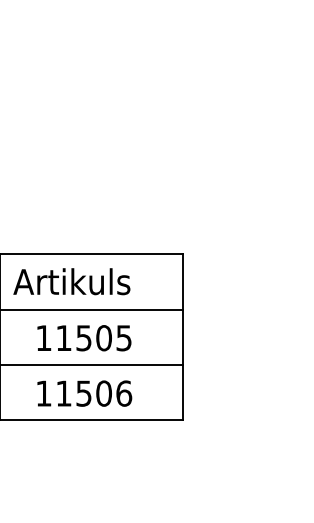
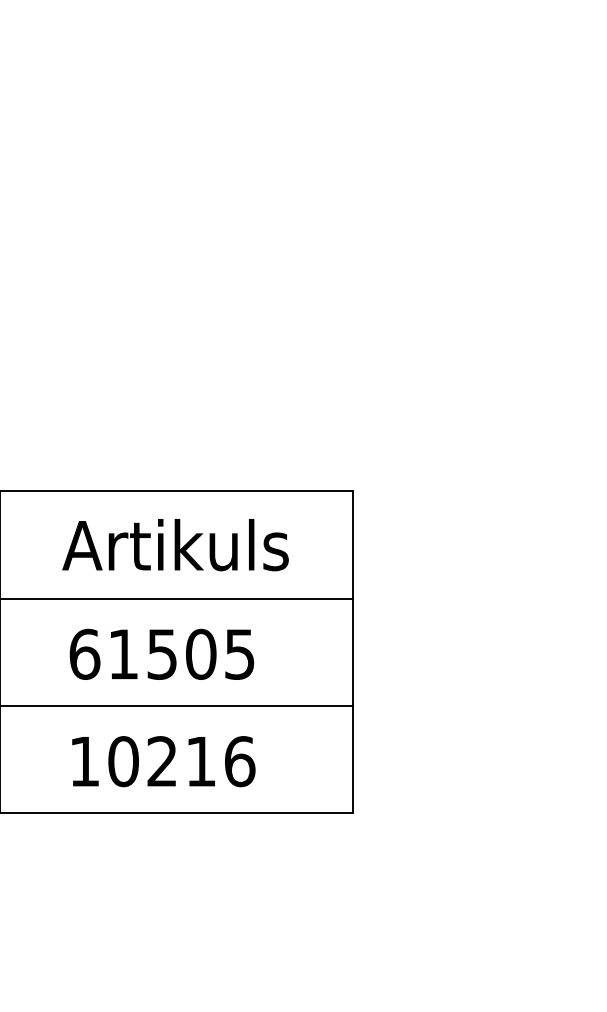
text: (71, 281) -> (174, 544), moved
text: (43, 338) -> (83, 654), 11505 -> 61505
text: (83, 393) -> (161, 761), 11506 -> 10216

